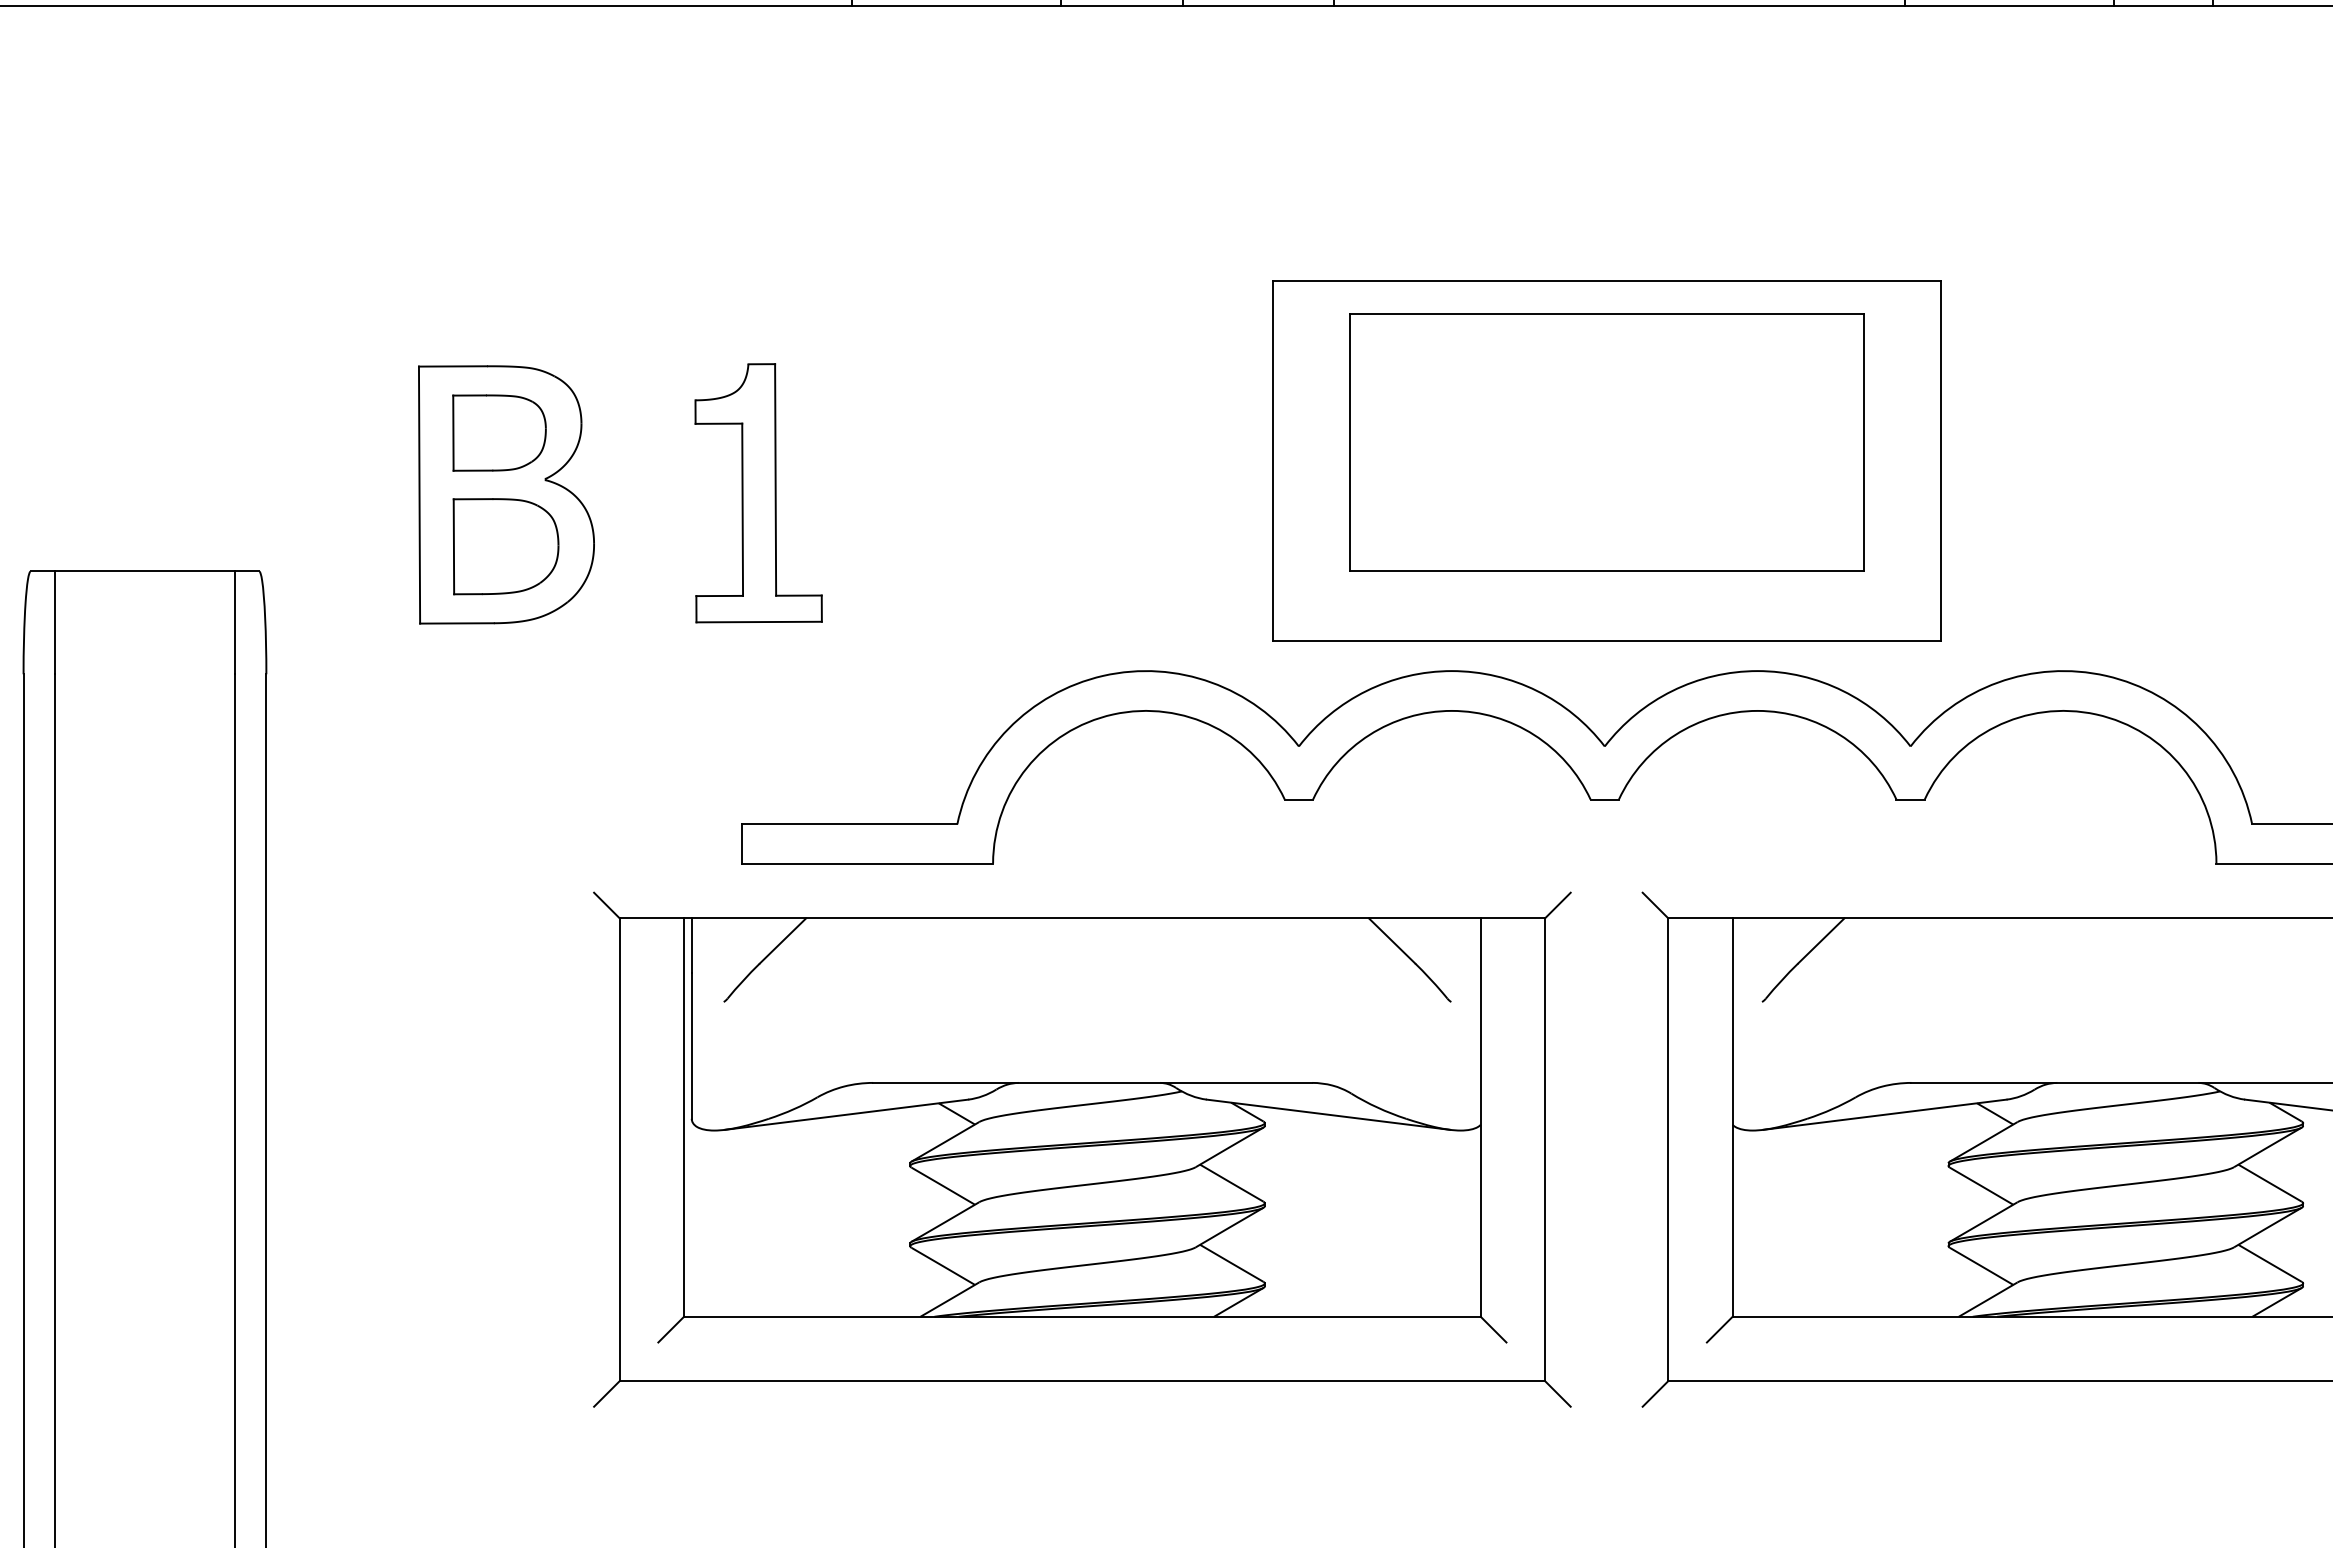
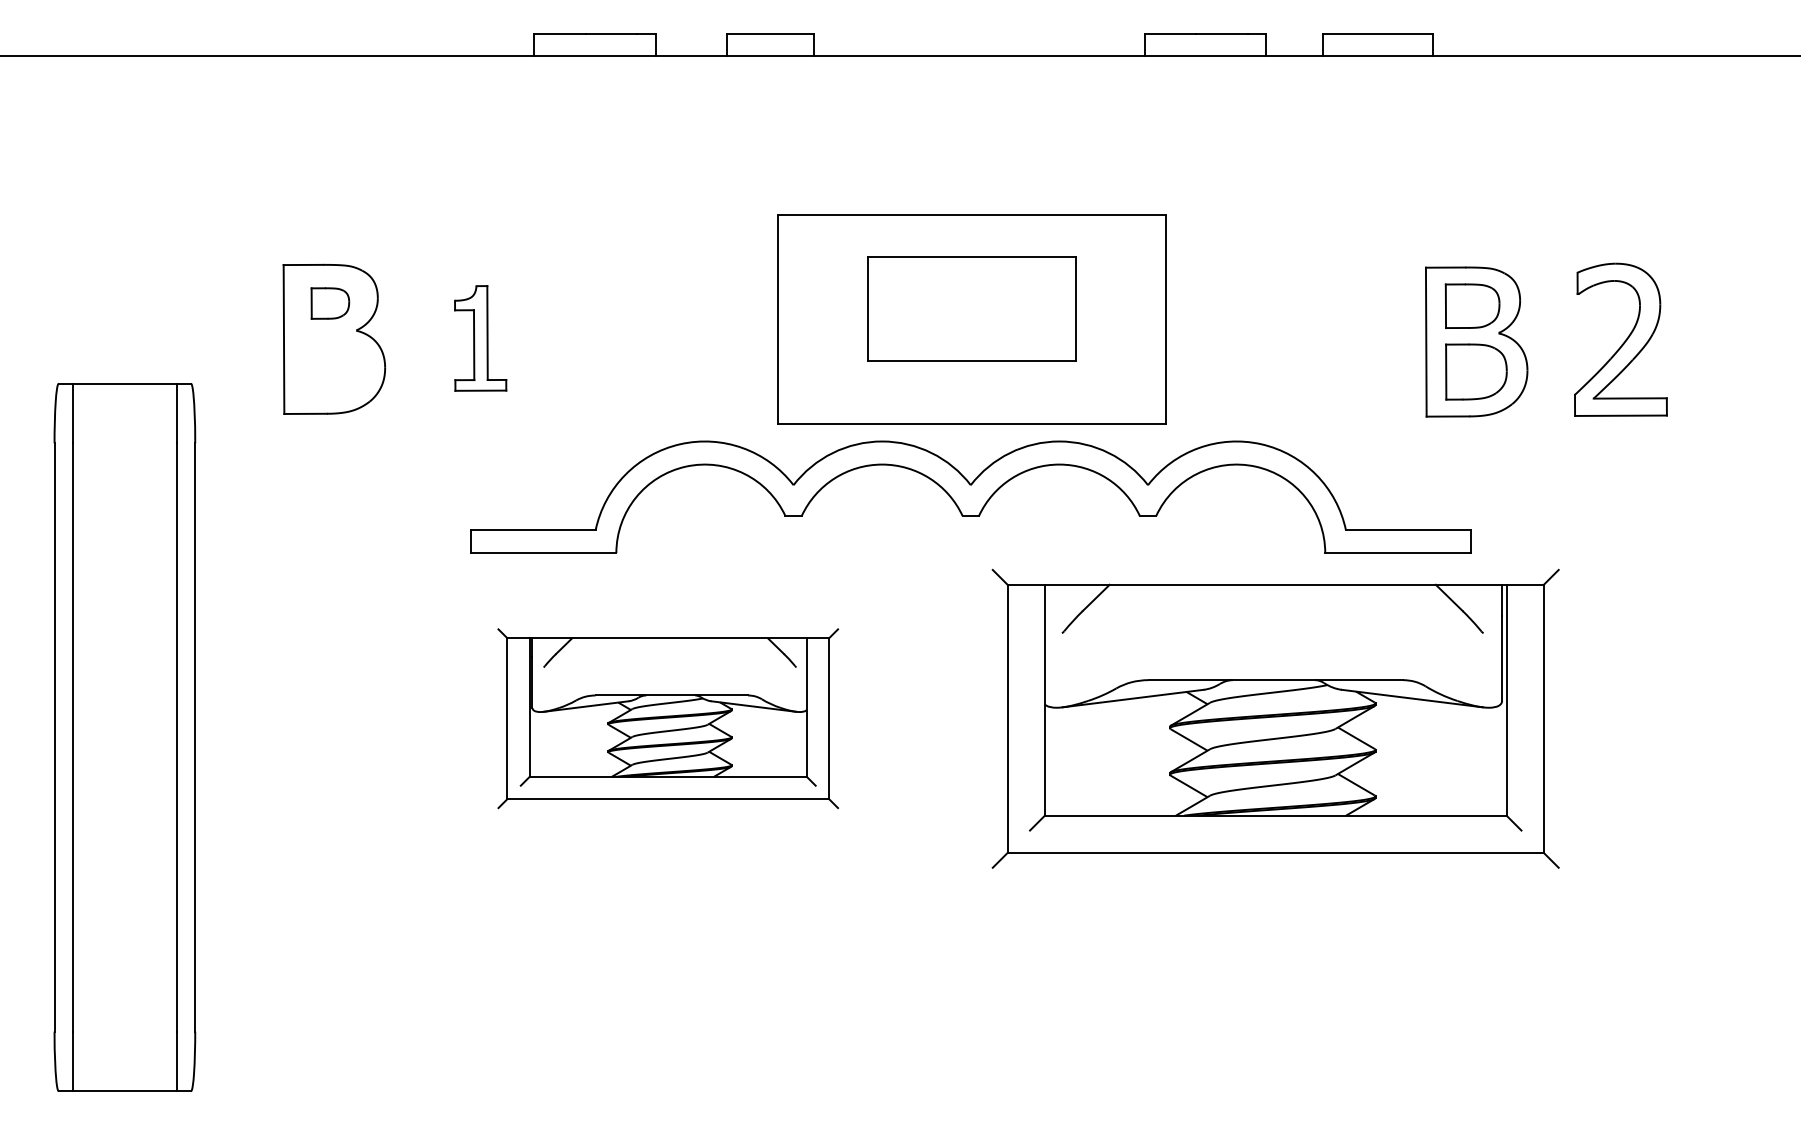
part: (499, 432) -> (330, 303), size x0.7
part: (1605, 443) -> (971, 309), size x0.7
part: (758, 493) -> (480, 338), size x0.7
part: (504, 545) -> (333, 368), removed
part: (1083, 1149) -> (668, 718), size x0.6

